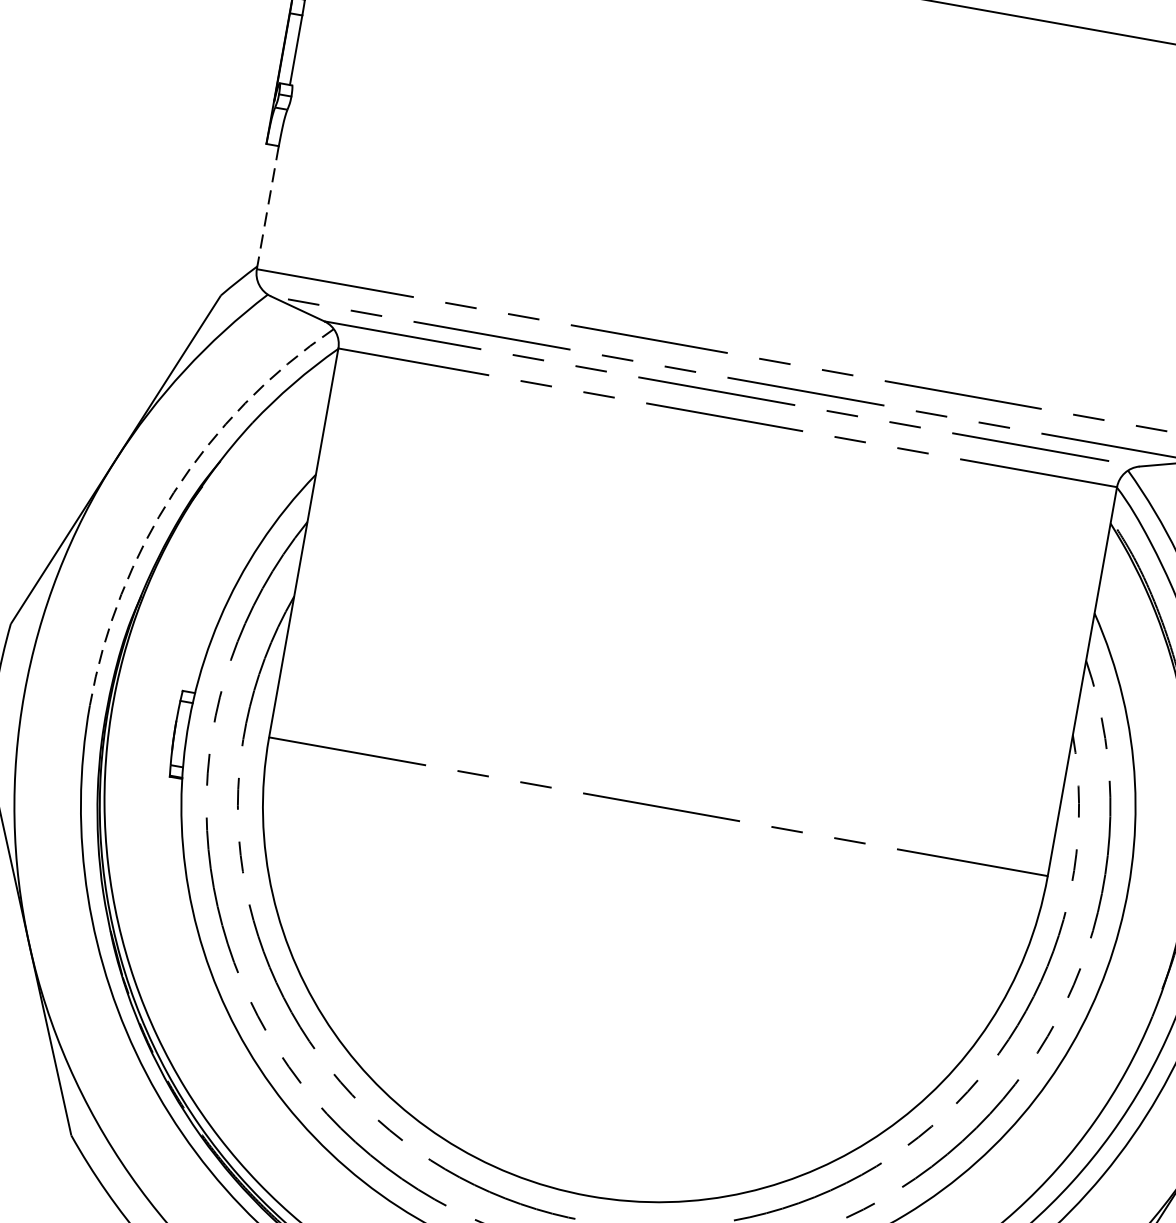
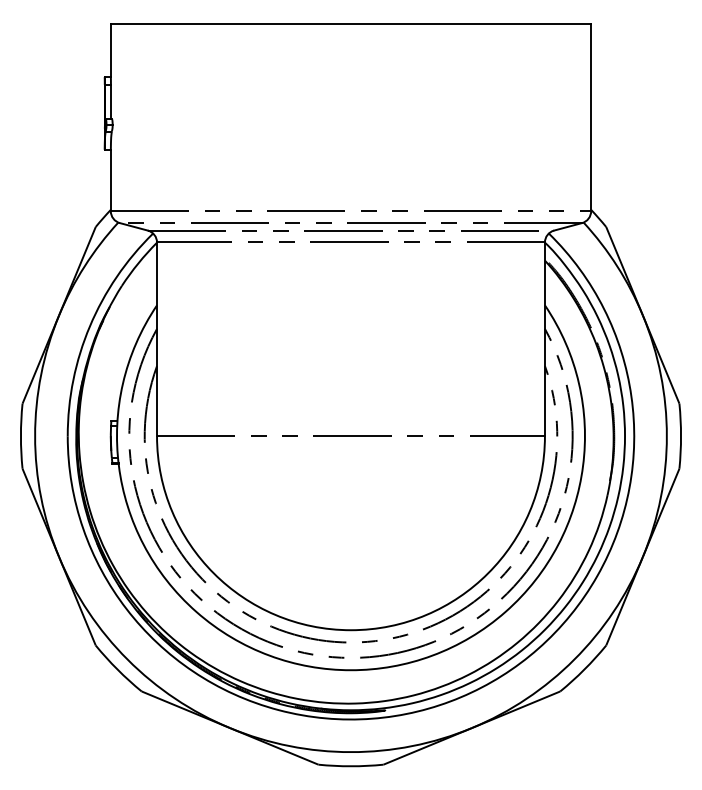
line: (267, 207) -> (110, 180), dashed -> solid
arc: (172, 492) -> (89, 326), dashed -> solid

